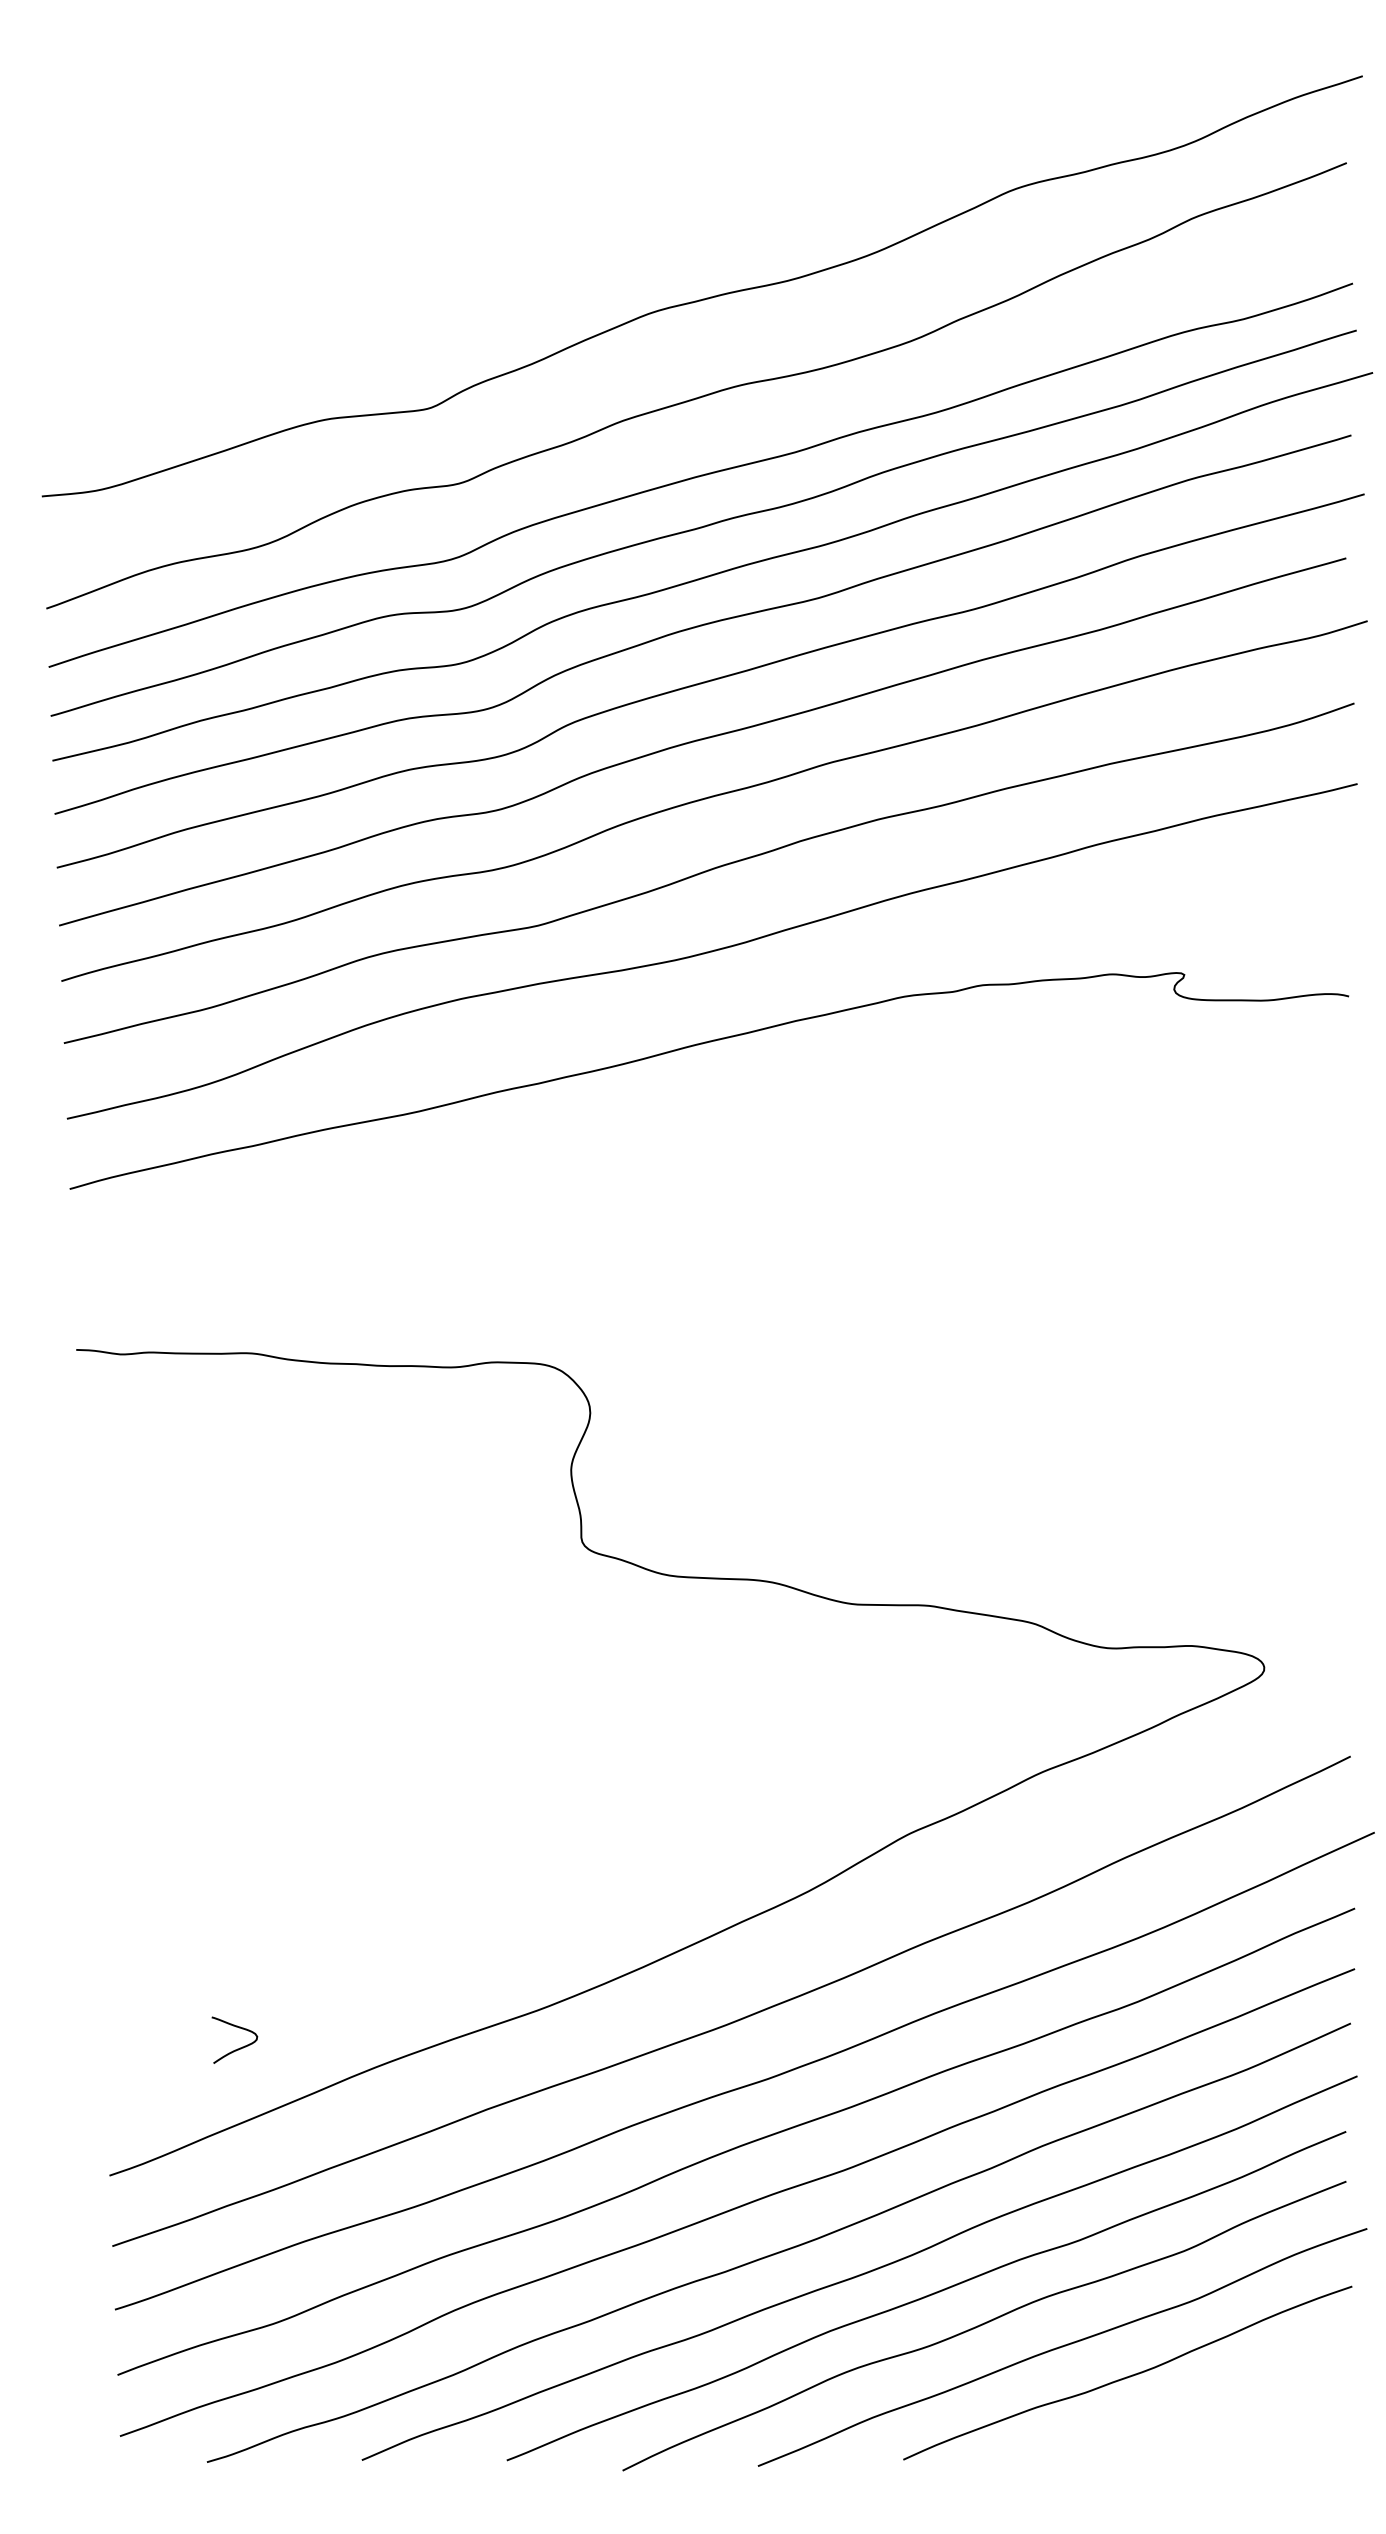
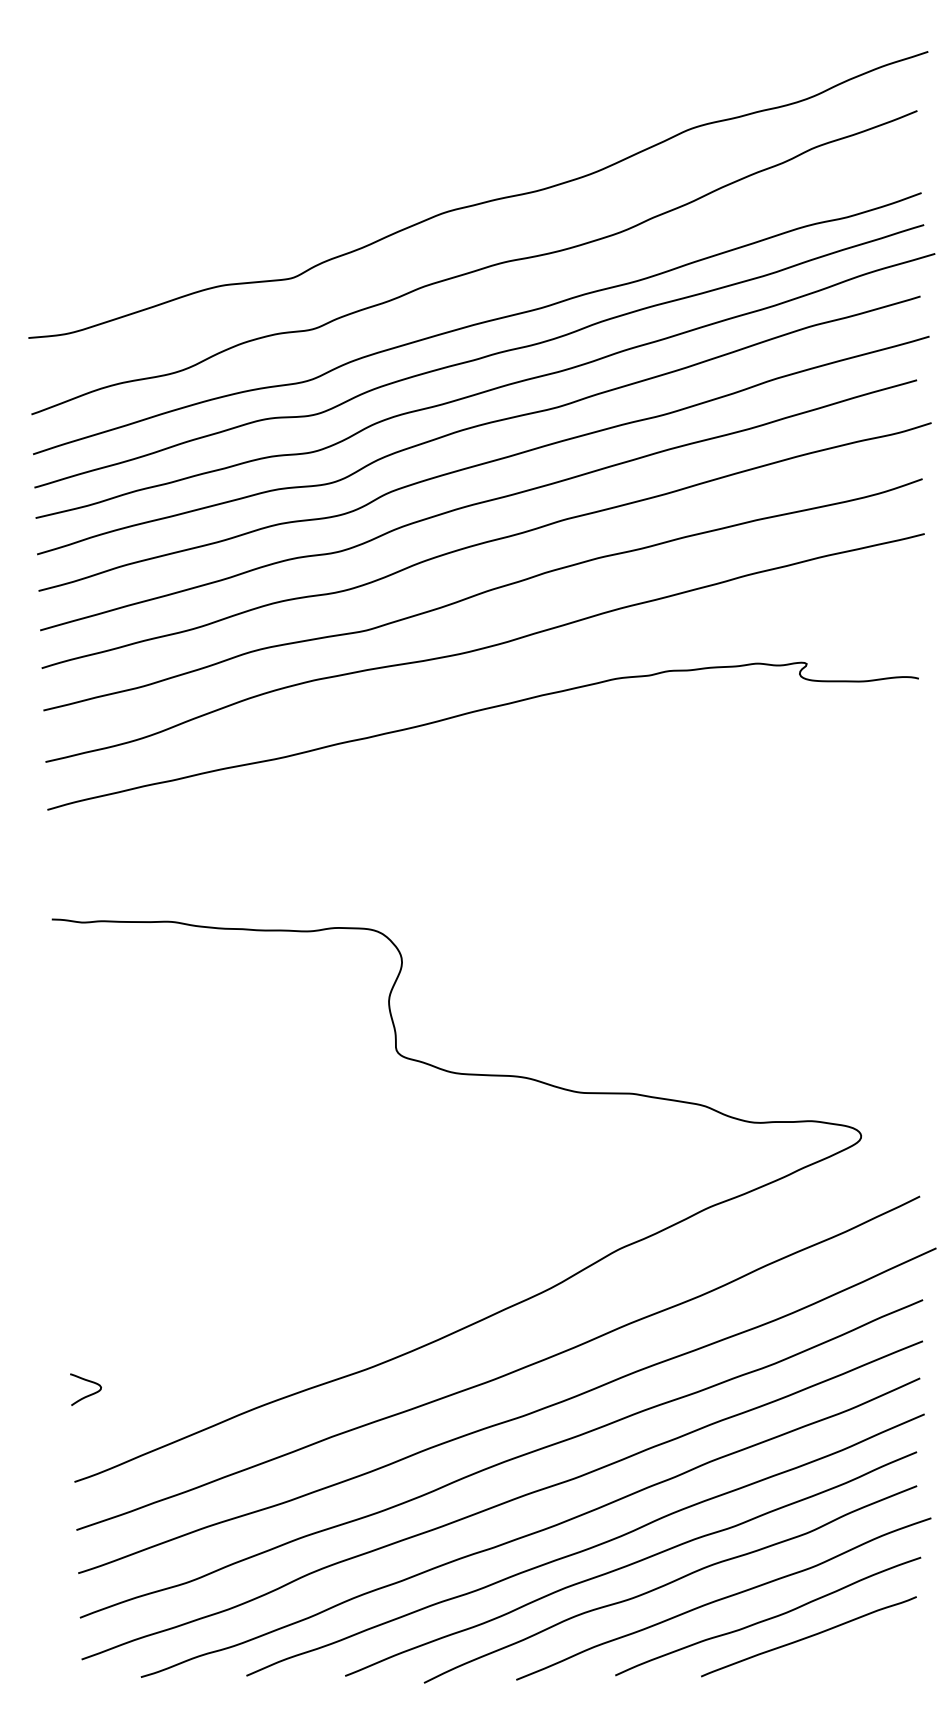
curve: (235, 2048) -> (86, 1395), moved
curve: (1186, 2402) -> (808, 1636), added

